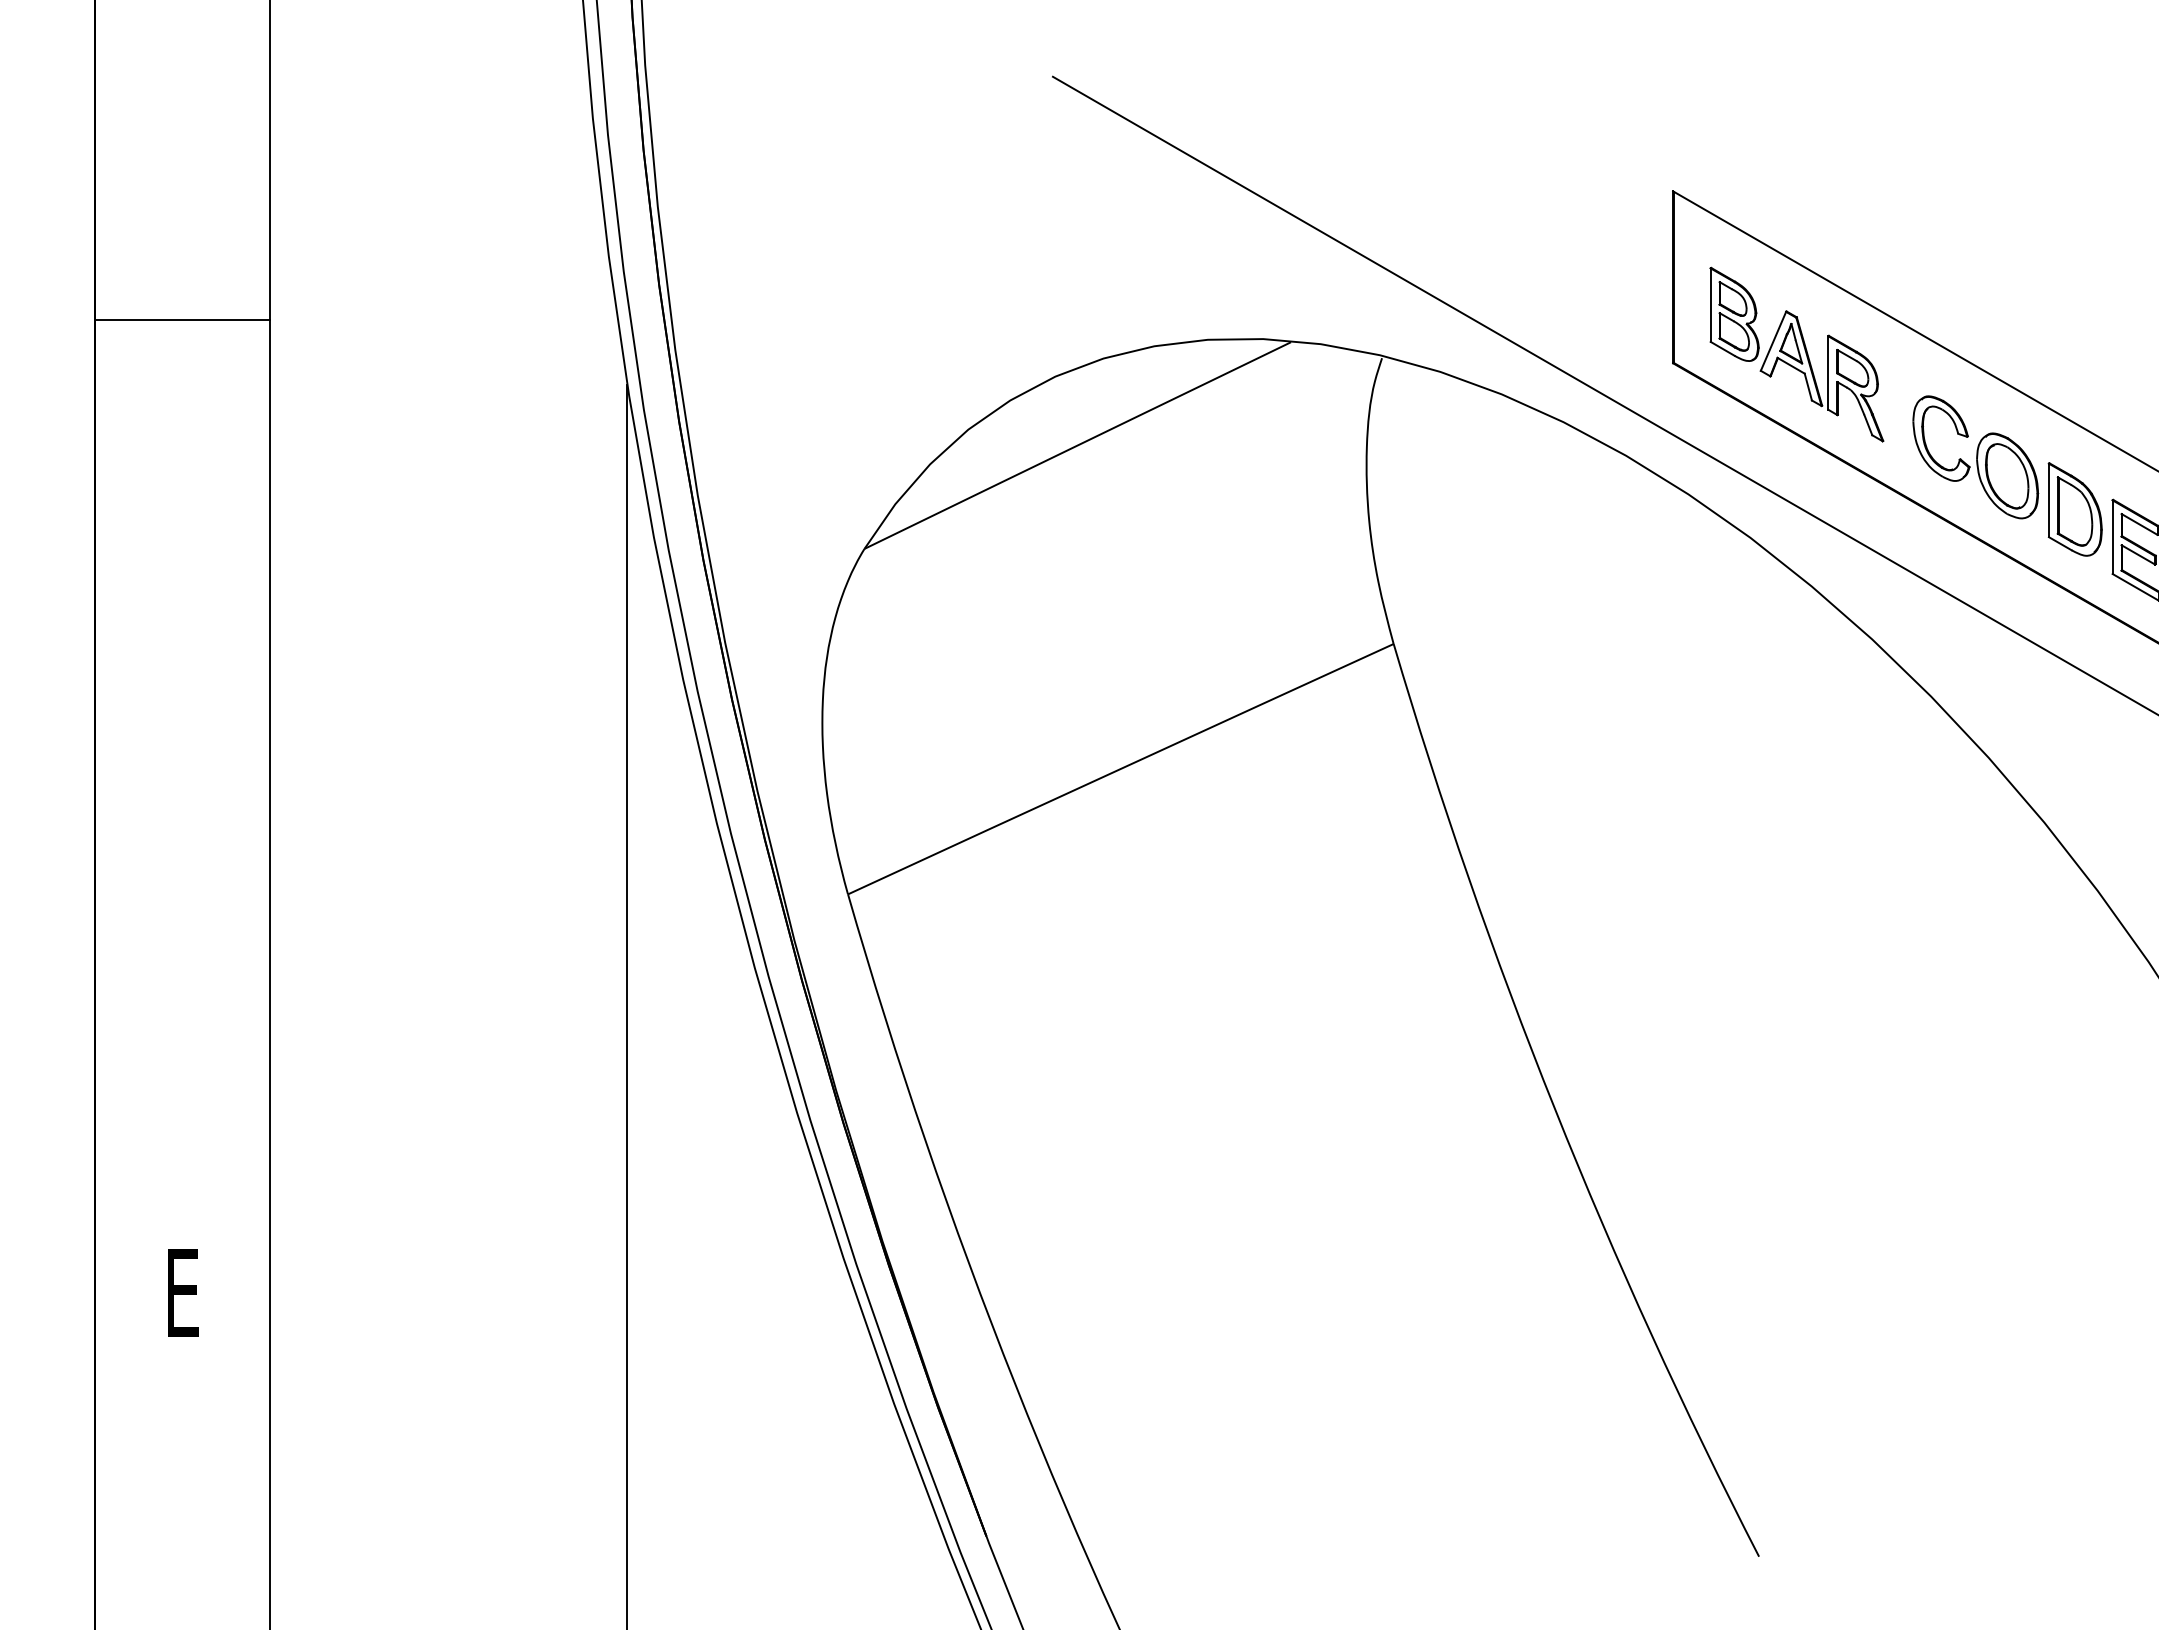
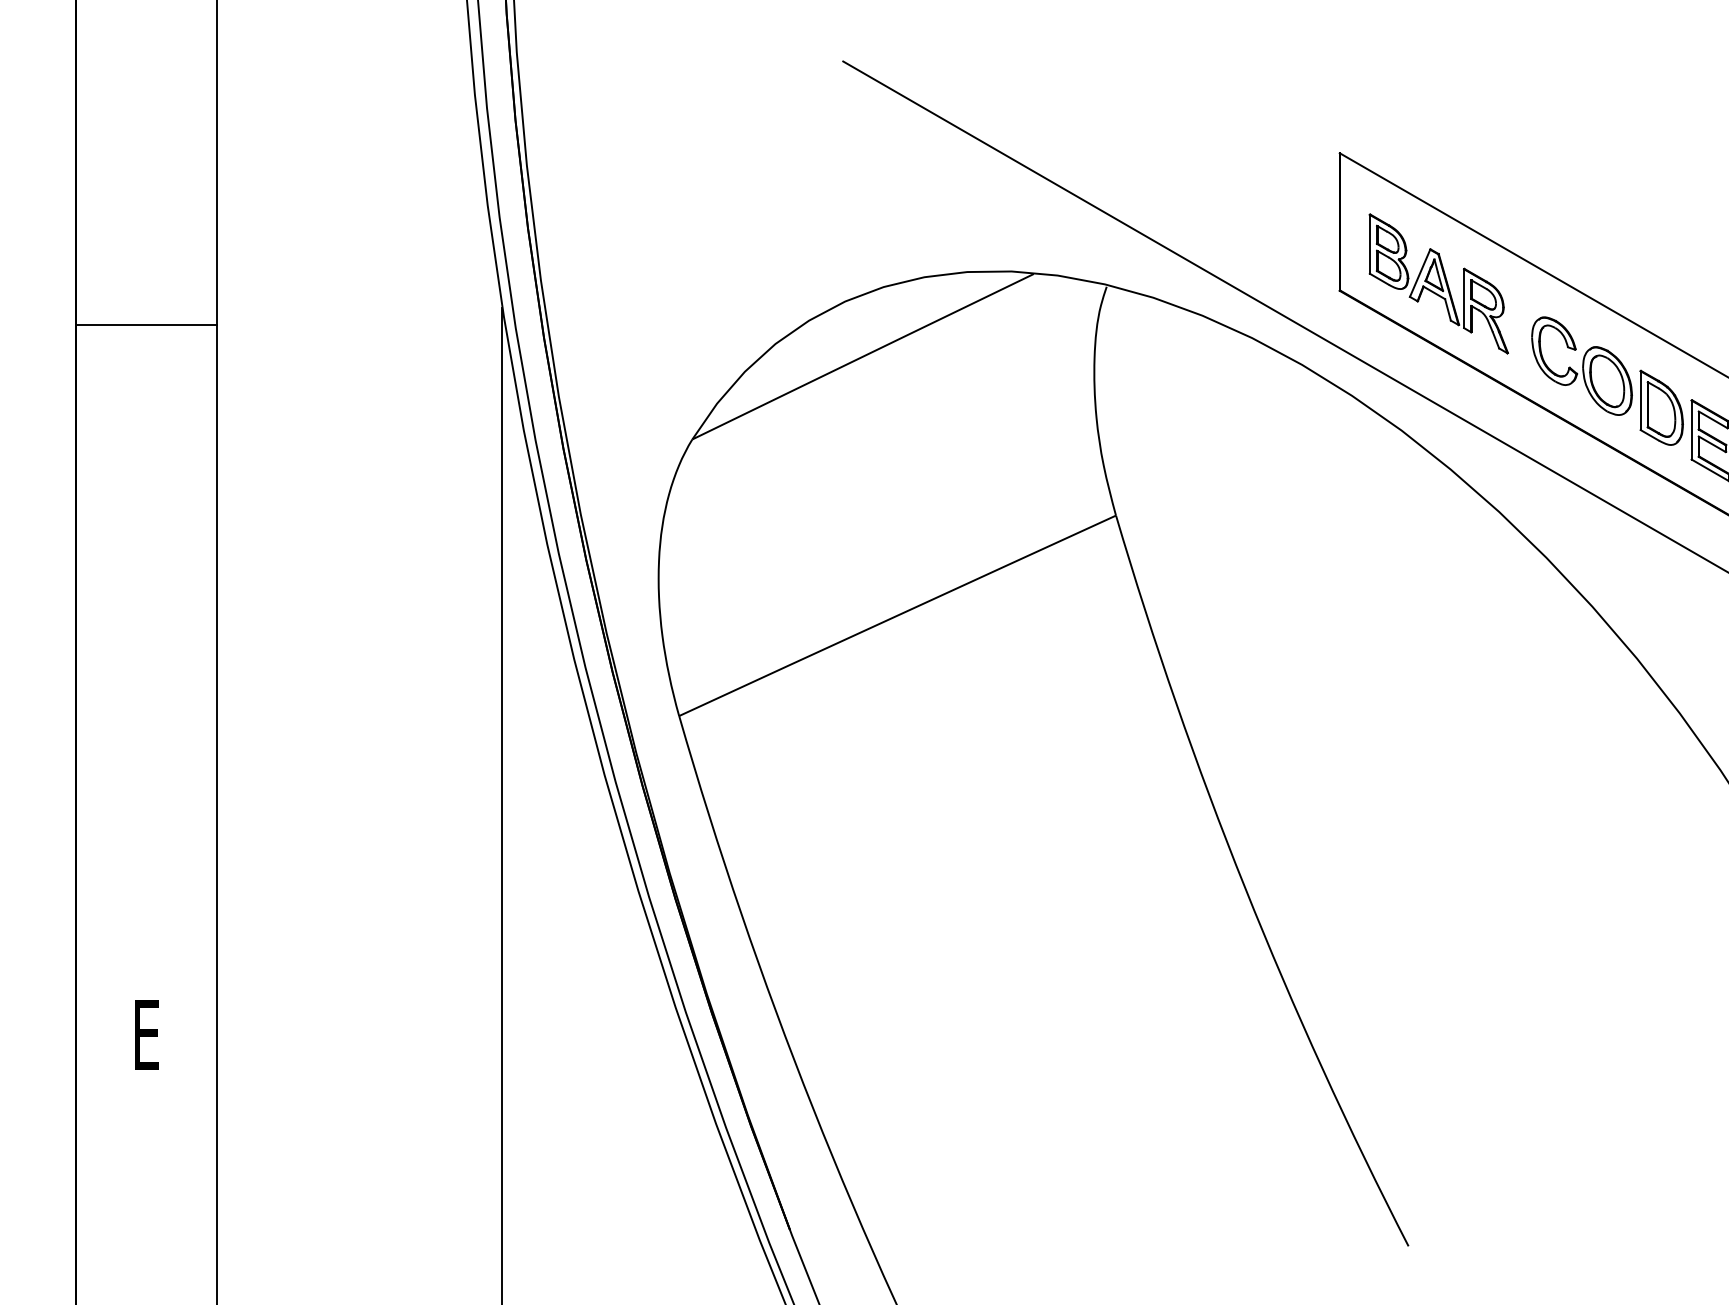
line: (182, 320) -> (146, 325), moved

